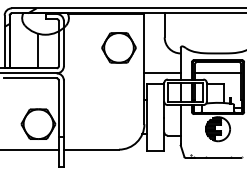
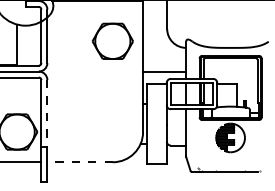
line: (217, 73) -> (229, 71), removed
line: (63, 109) -> (46, 114), solid -> dashed
line: (91, 149) -> (80, 162), solid -> dashed

